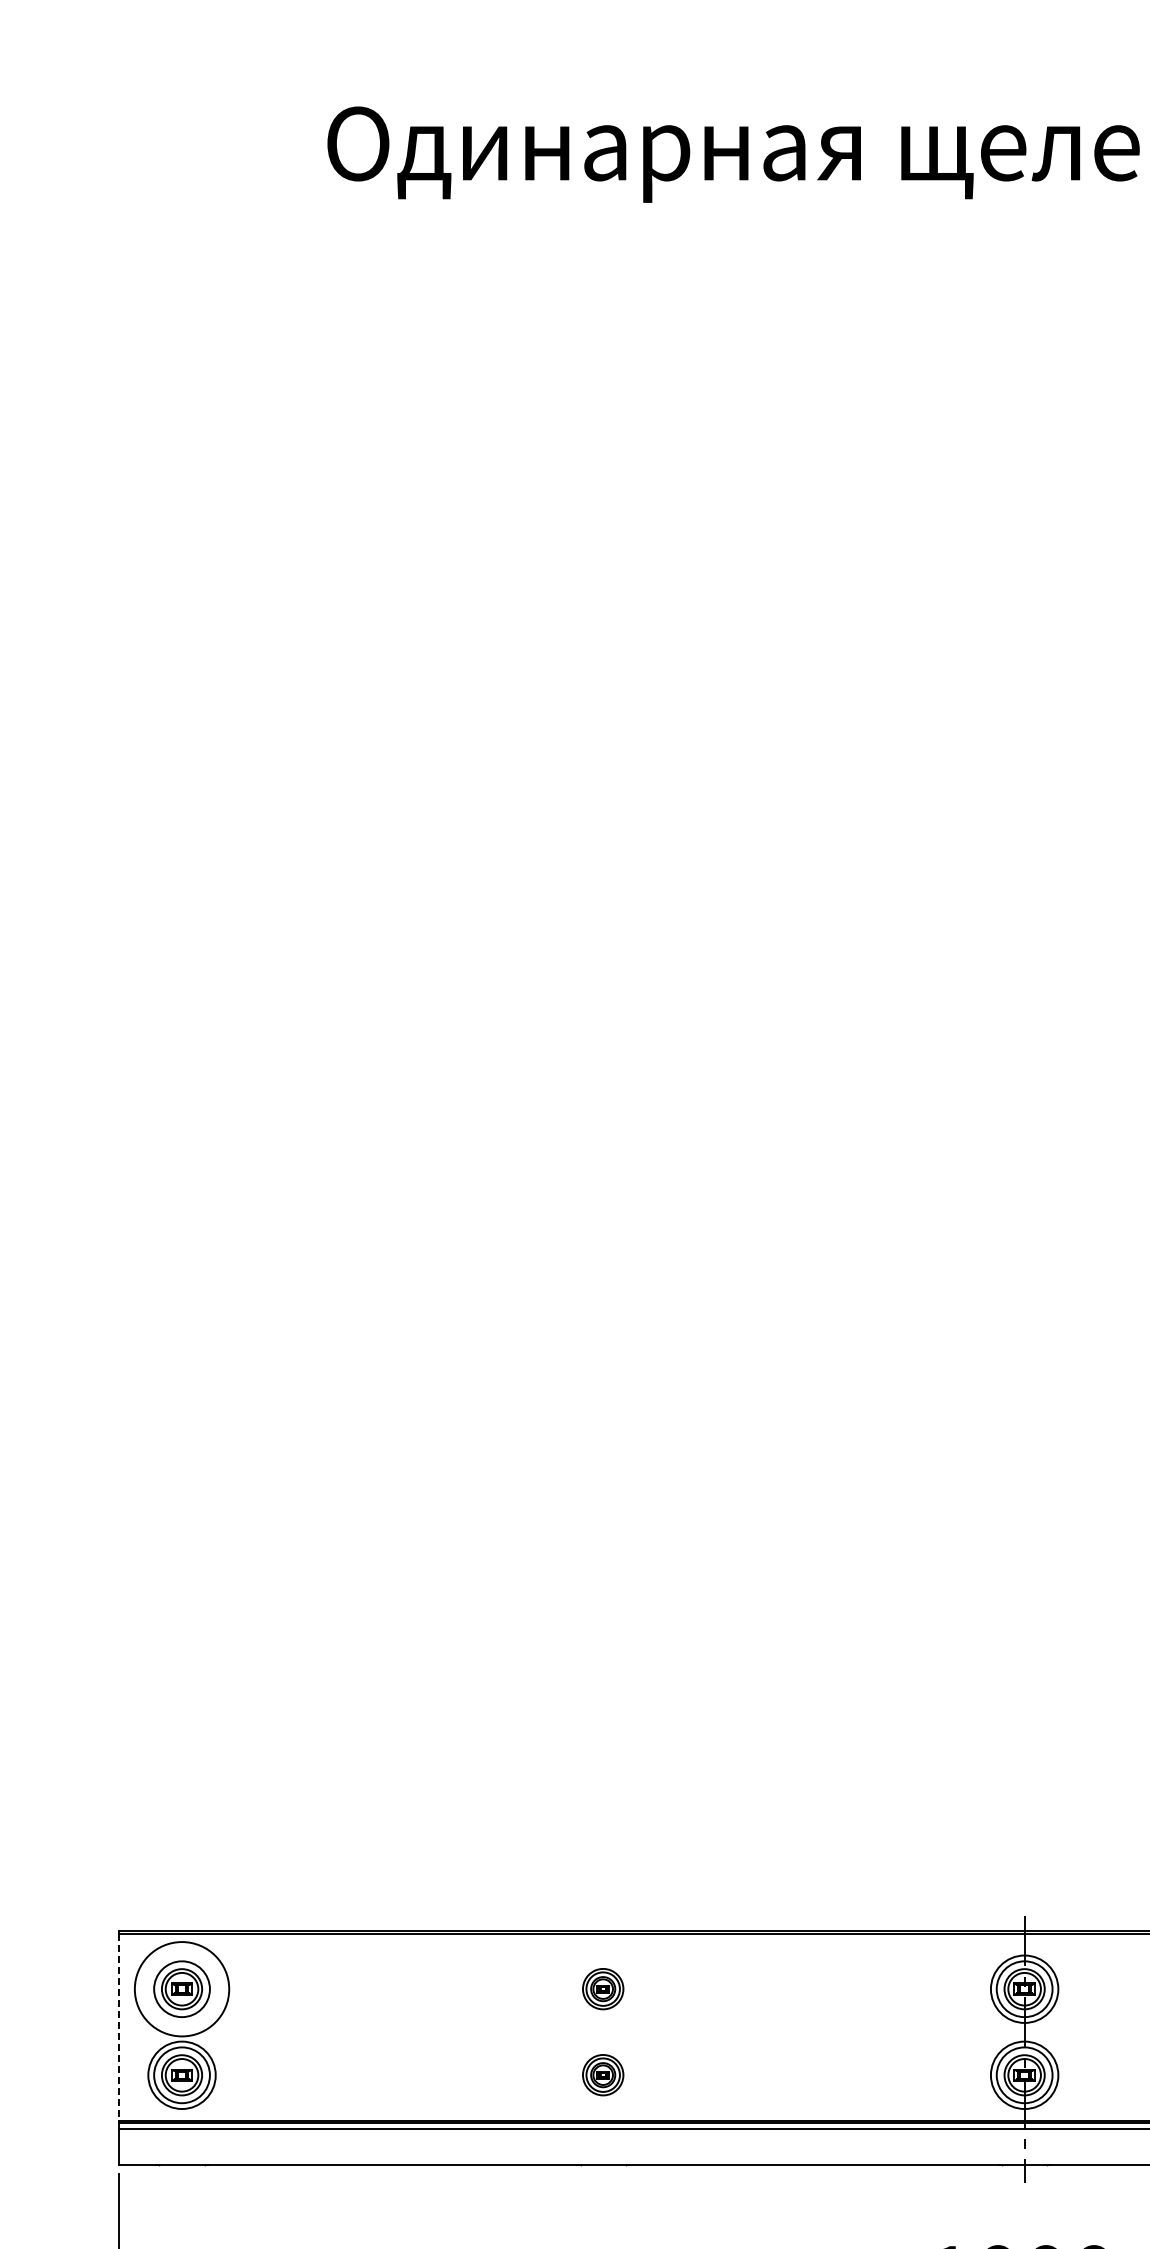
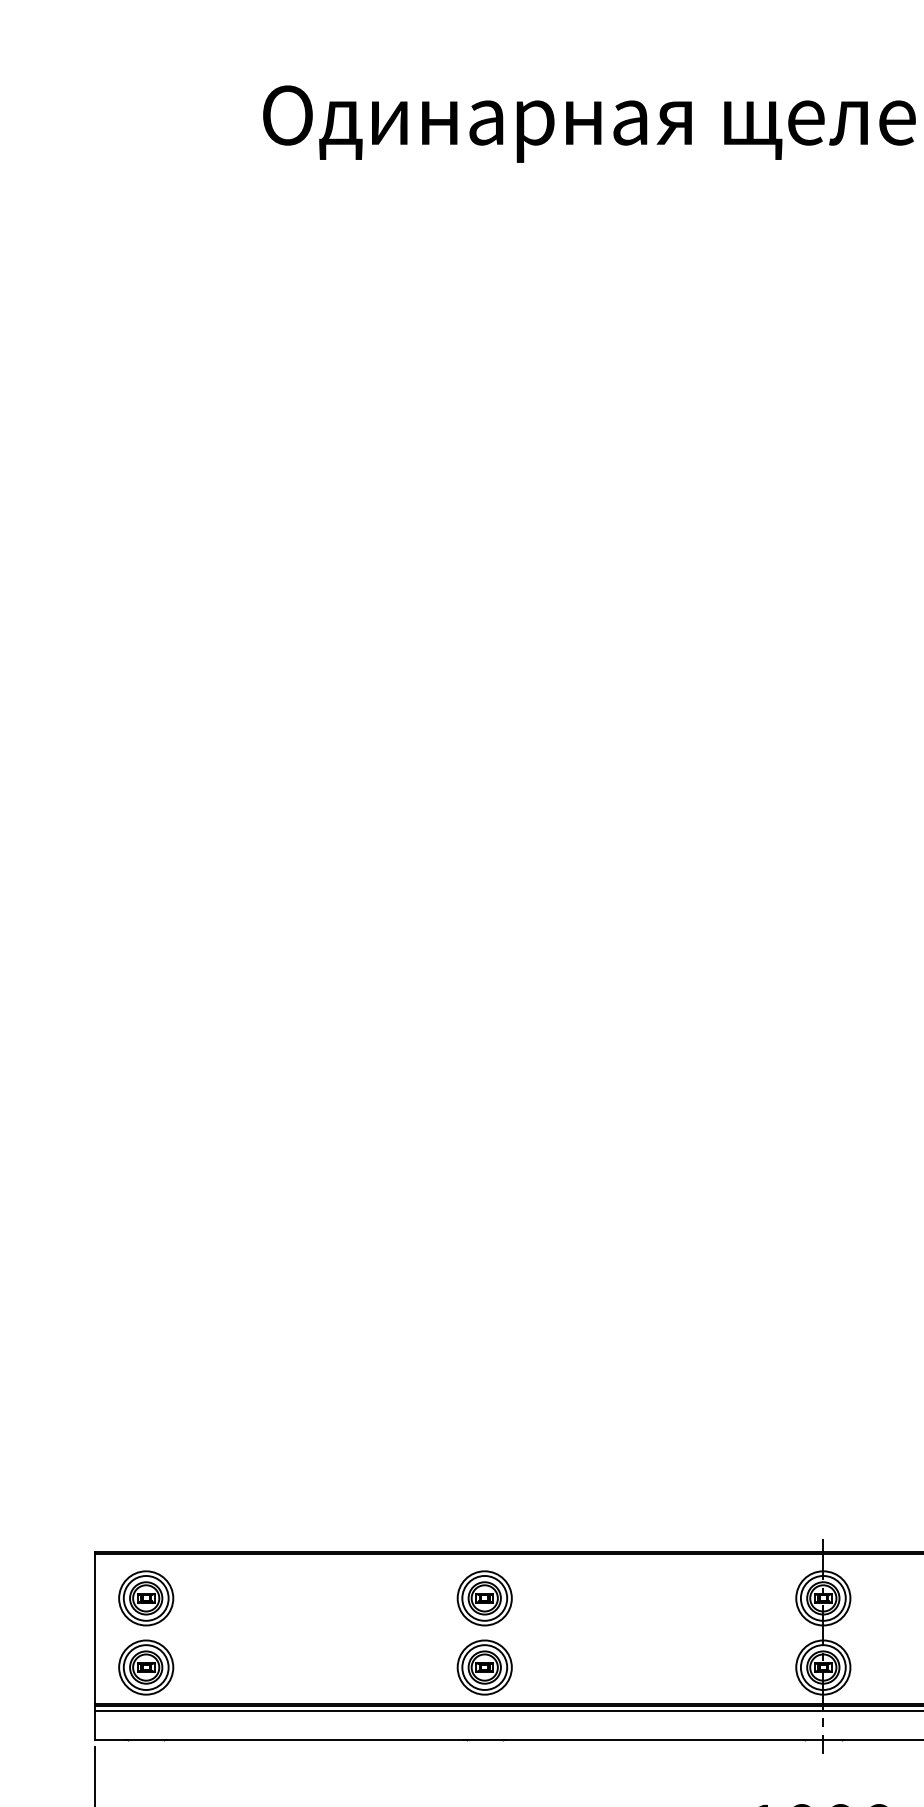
circle: (181, 1988) -> (145, 1597), size x0.71
part: (602, 1988) -> (484, 1597), size x1.67
line: (118, 2027) -> (95, 1629), dashed -> solid
part: (602, 2074) -> (484, 1666), size x1.67

